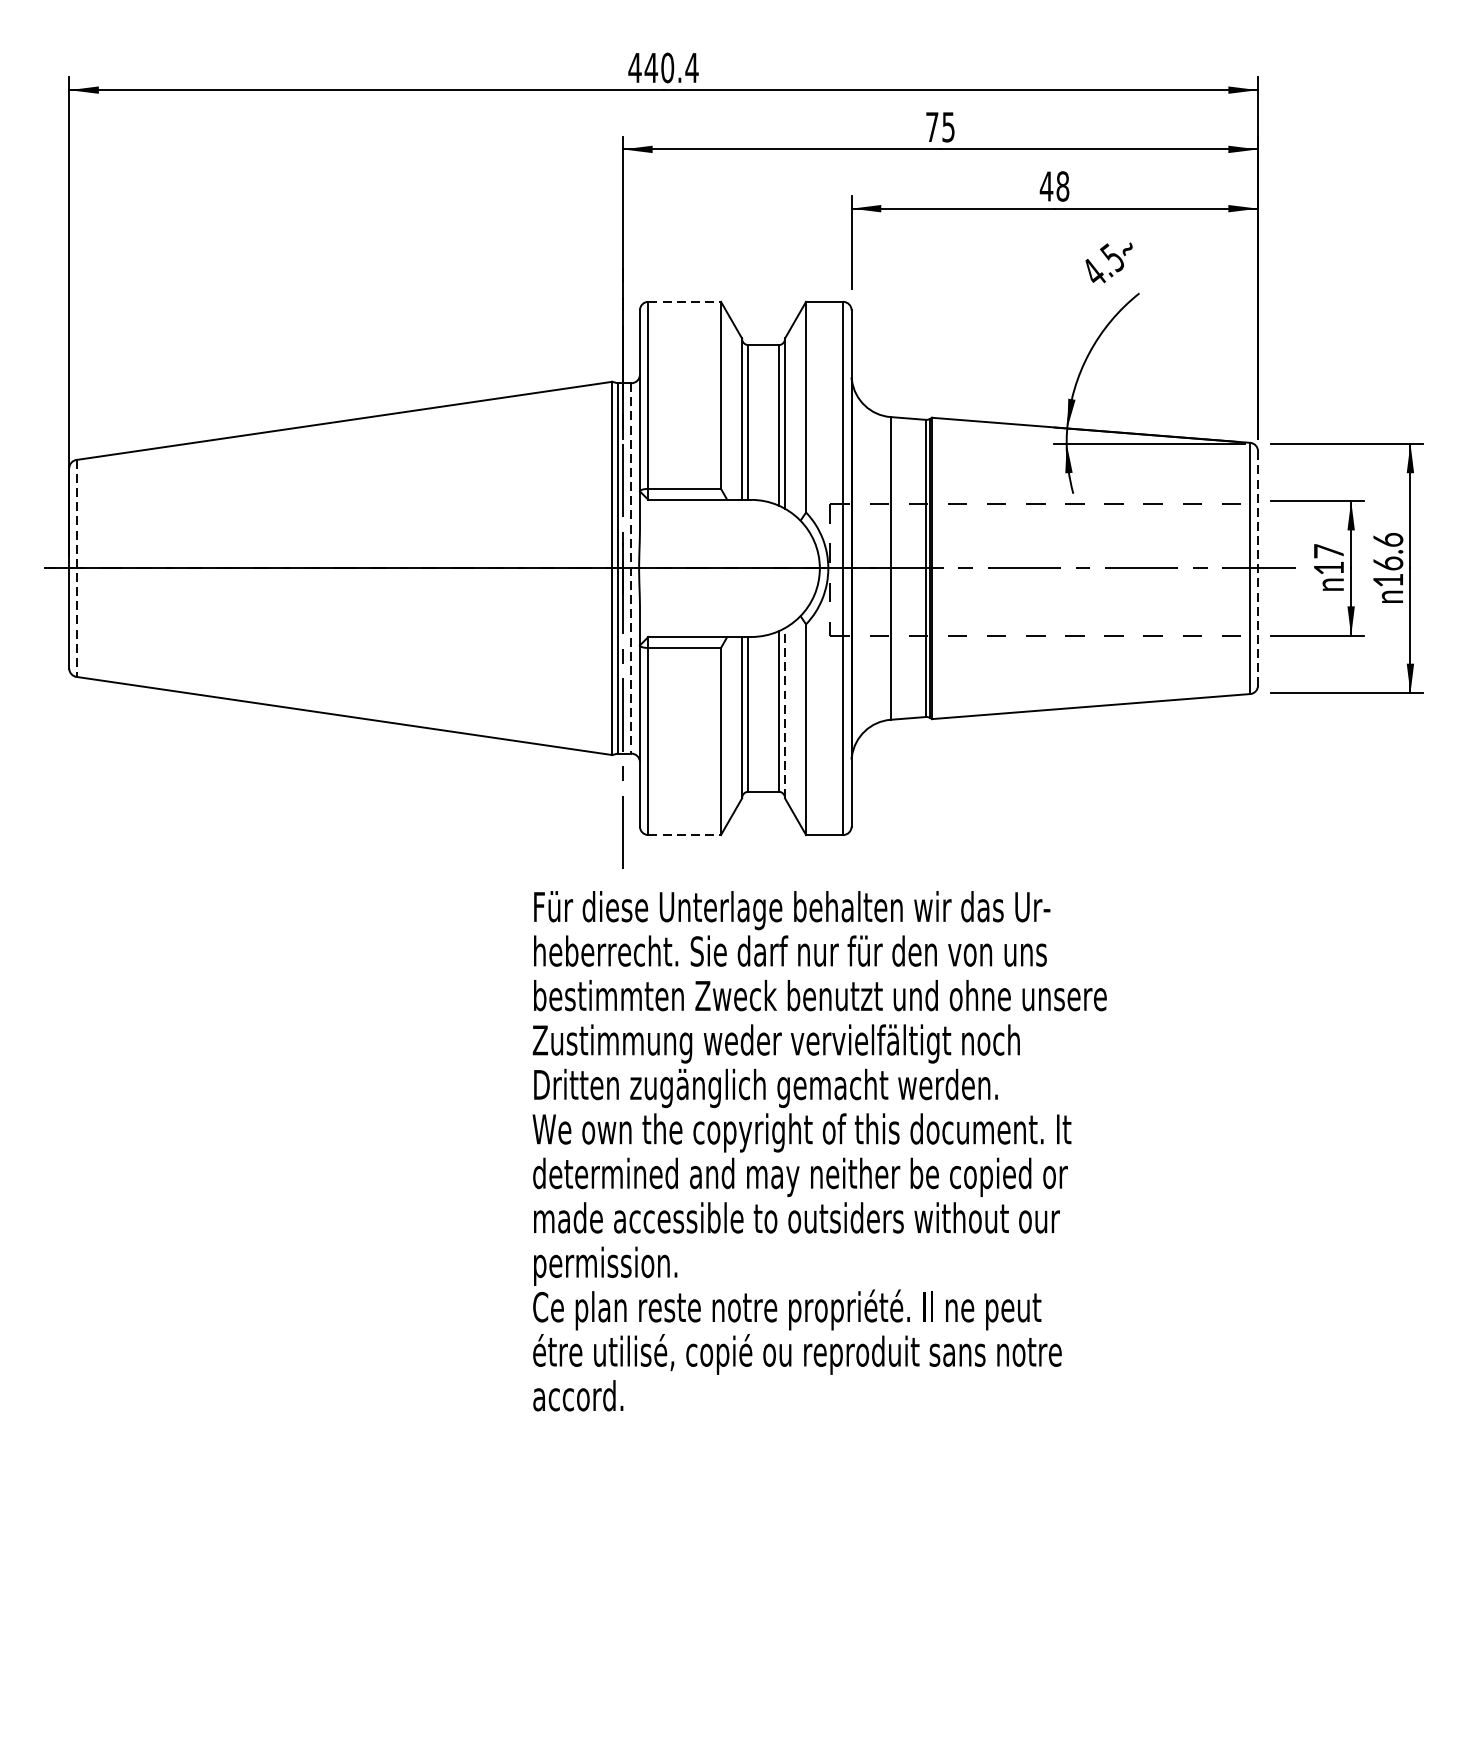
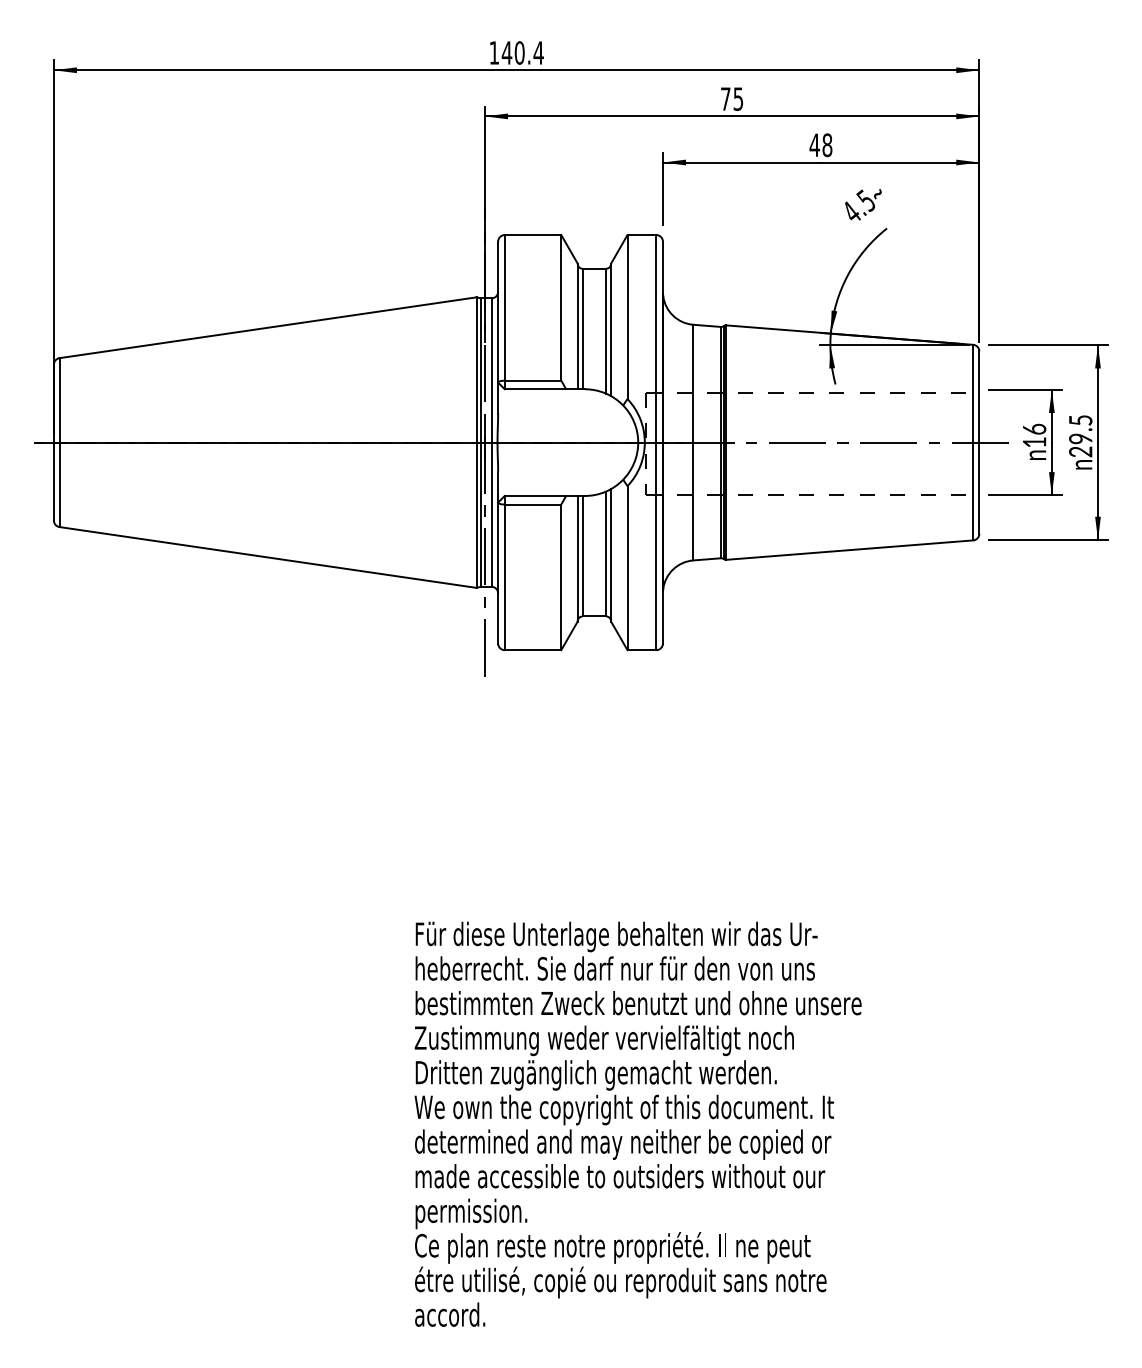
text: (635, 67) -> (494, 52), 440.4 -> 140.4
line: (685, 302) -> (533, 235), dashed -> solid
text: (1328, 550) -> (1034, 428), 17 -> 16
text: (1387, 560) -> (1080, 436), 16.6 -> 29.5
line: (76, 569) -> (59, 443), dashed -> solid
line: (631, 569) -> (491, 443), dashed -> solid
line: (1258, 569) -> (979, 443), dashed -> solid
line: (785, 712) -> (611, 554), dashed -> solid
line: (685, 835) -> (533, 650), dashed -> solid
text: (818, 1150) -> (637, 1123), moved

